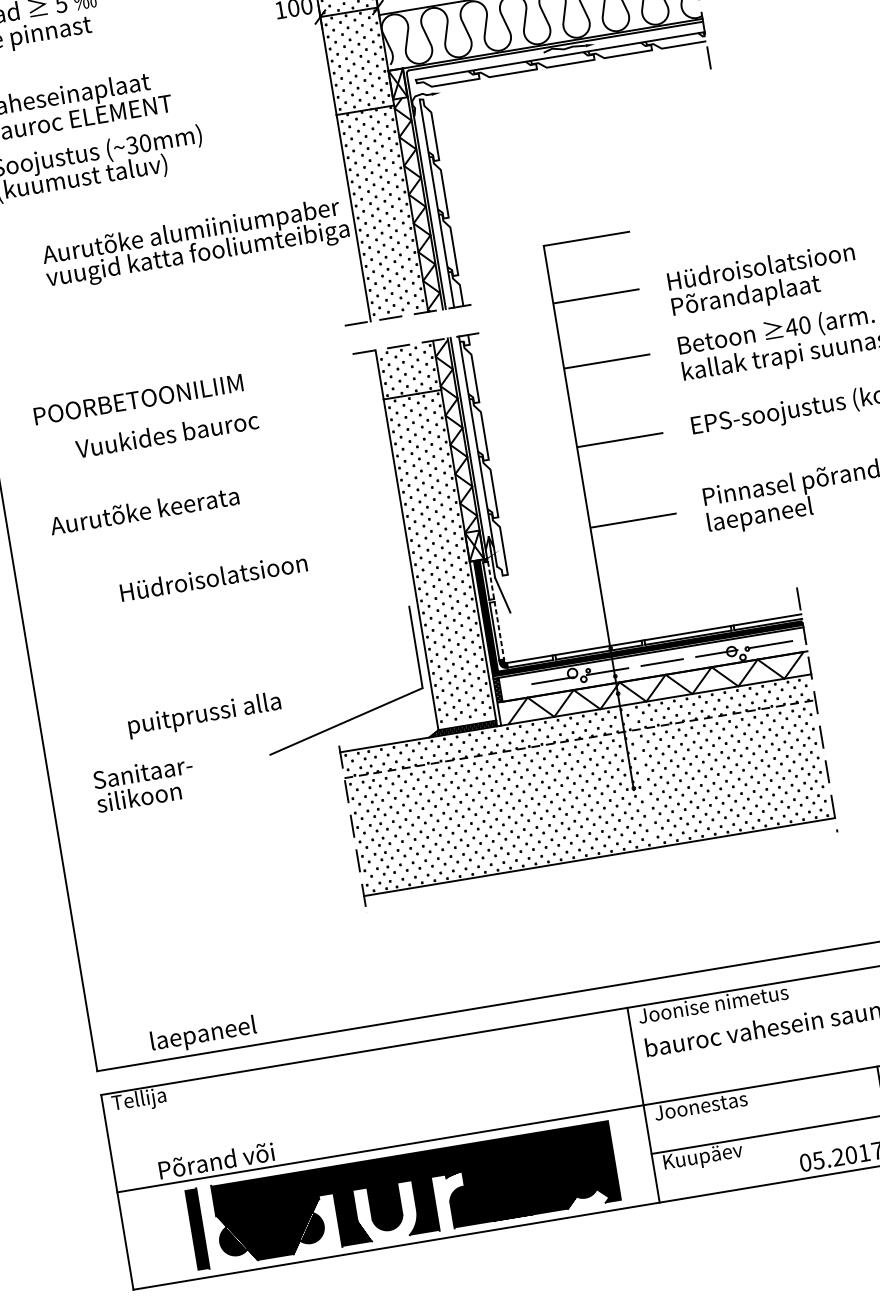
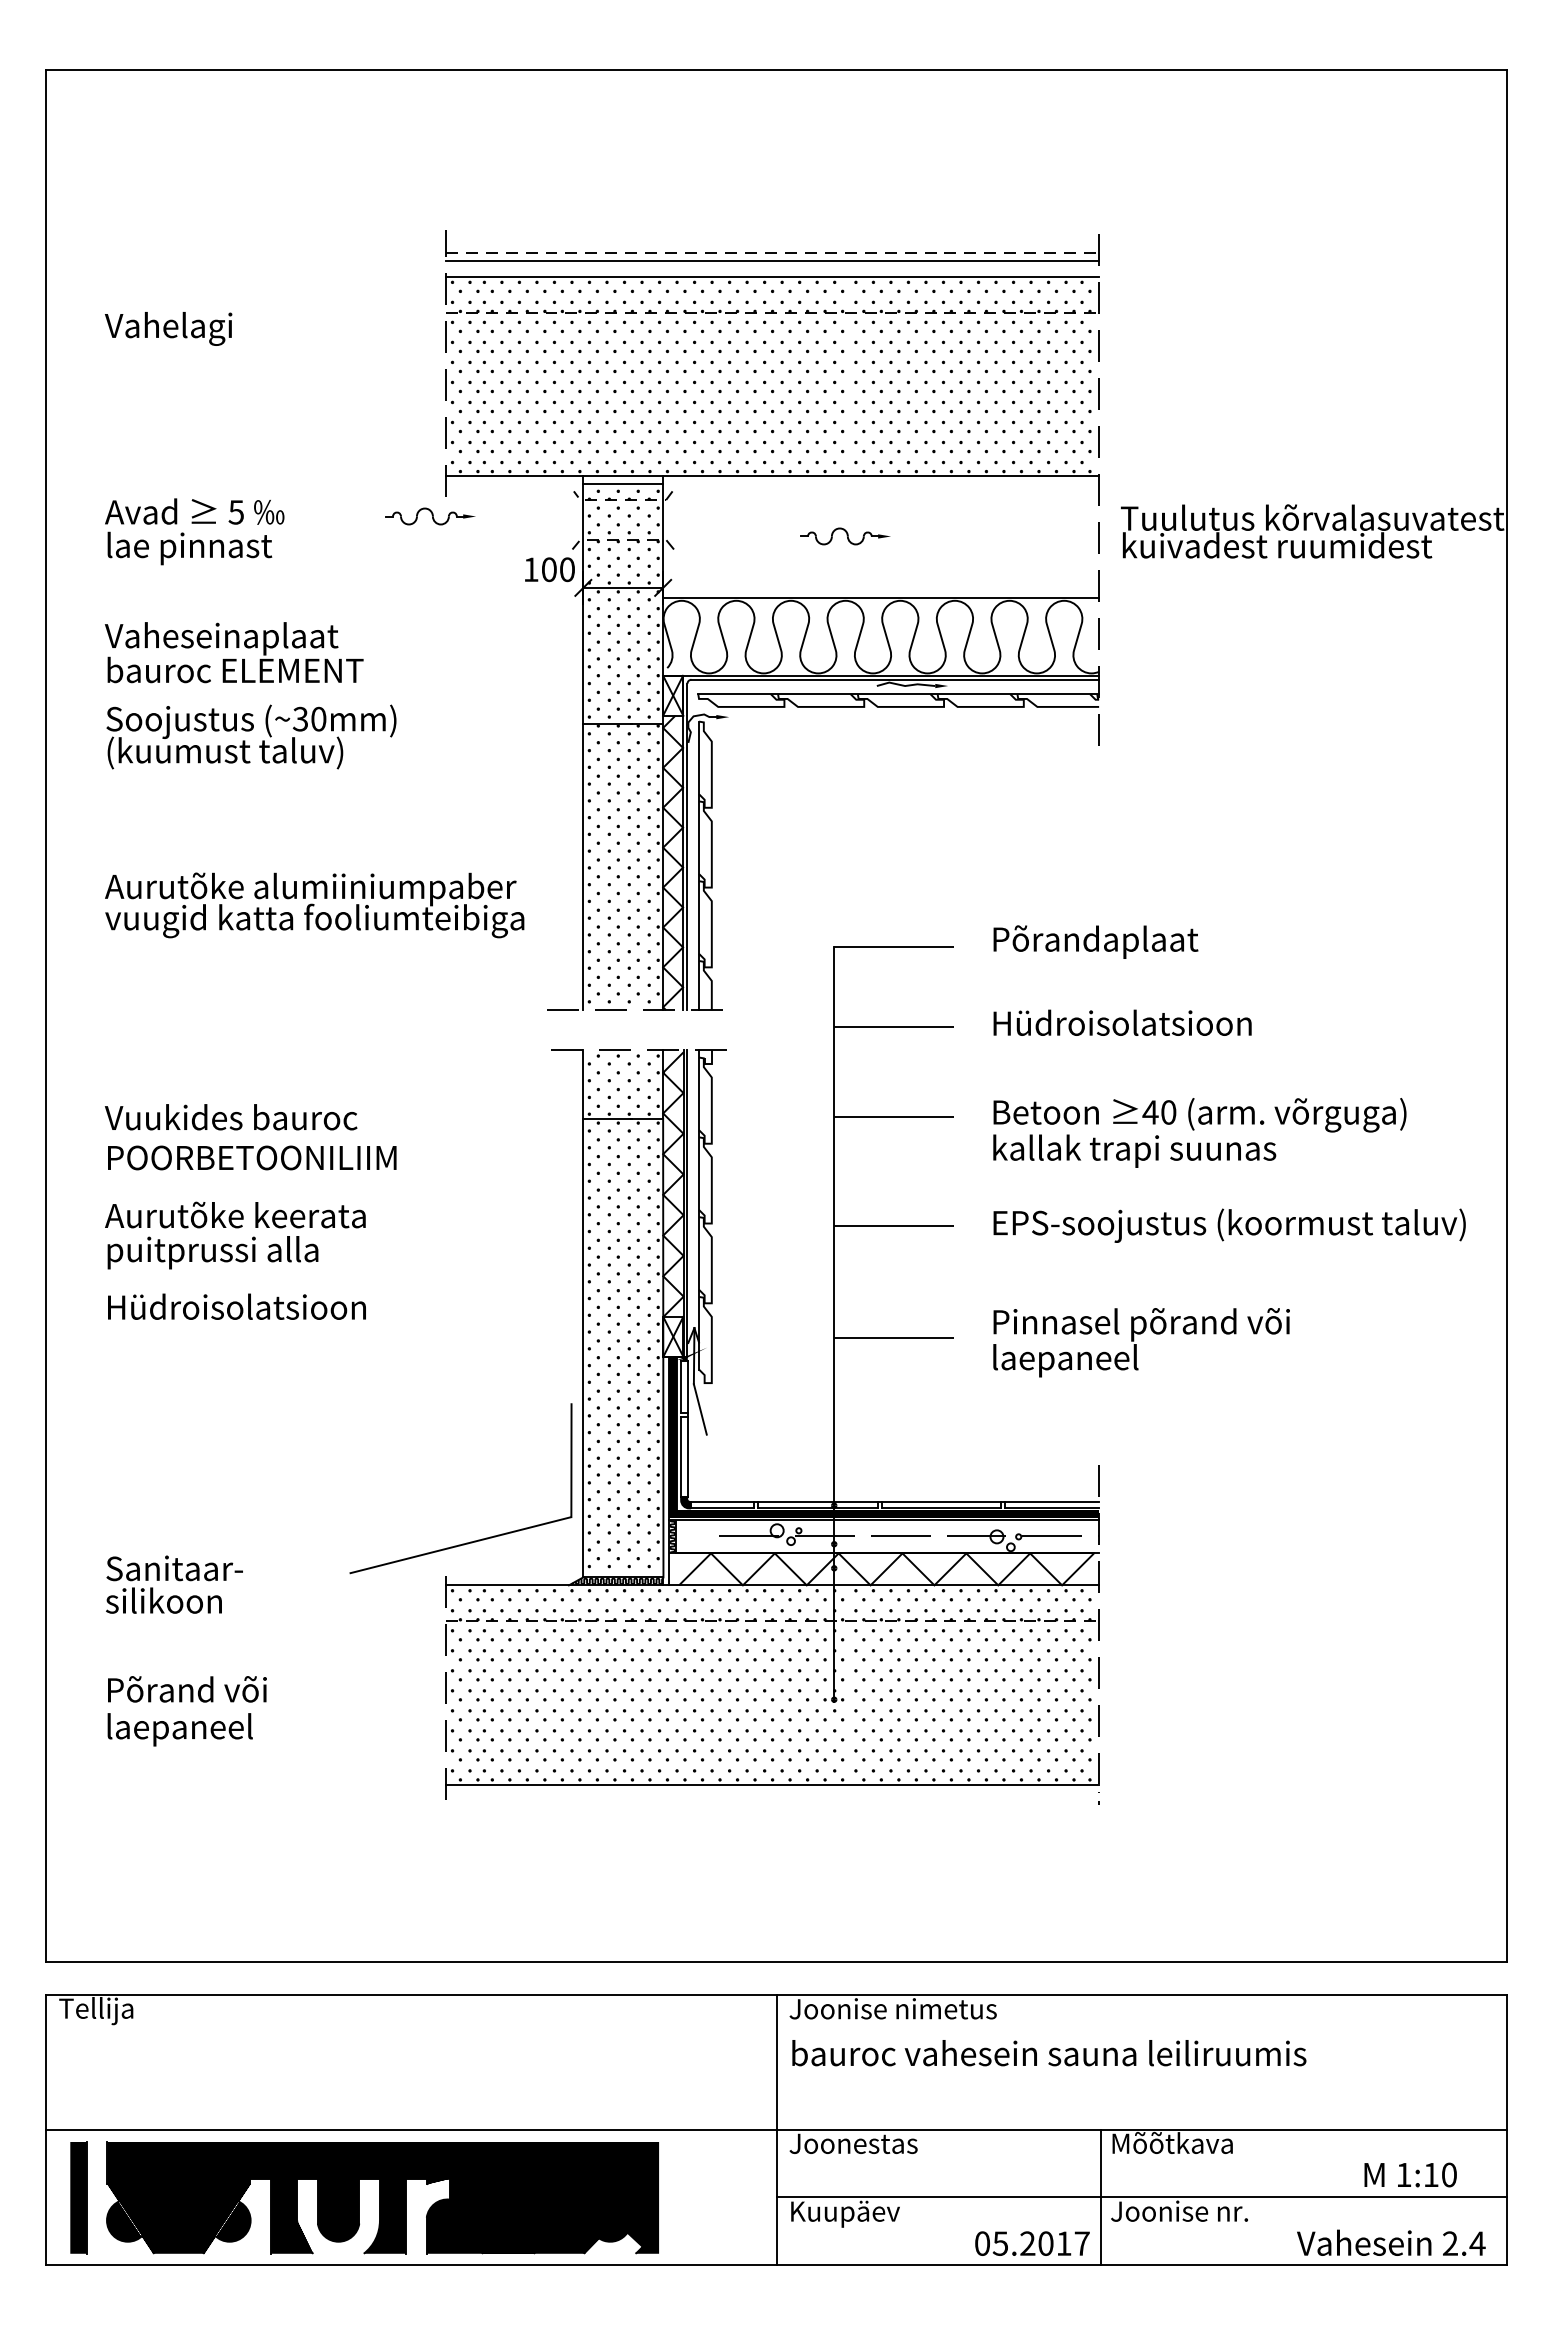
text: (195, 243) -> (314, 905), moved
text: (745, 296) -> (1095, 941), moved
text: (138, 399) -> (252, 1157), moved
text: (167, 434) -> (231, 1117), moved
text: (213, 577) -> (236, 1306), moved
line: (495, 610) -> (687, 1428), dashed -> solid
text: (204, 714) -> (212, 1252), moved
text: (203, 1034) -> (179, 1729), moved
text: (216, 1160) -> (187, 1689), moved
part: (403, 1195) -> (364, 2197), moved

